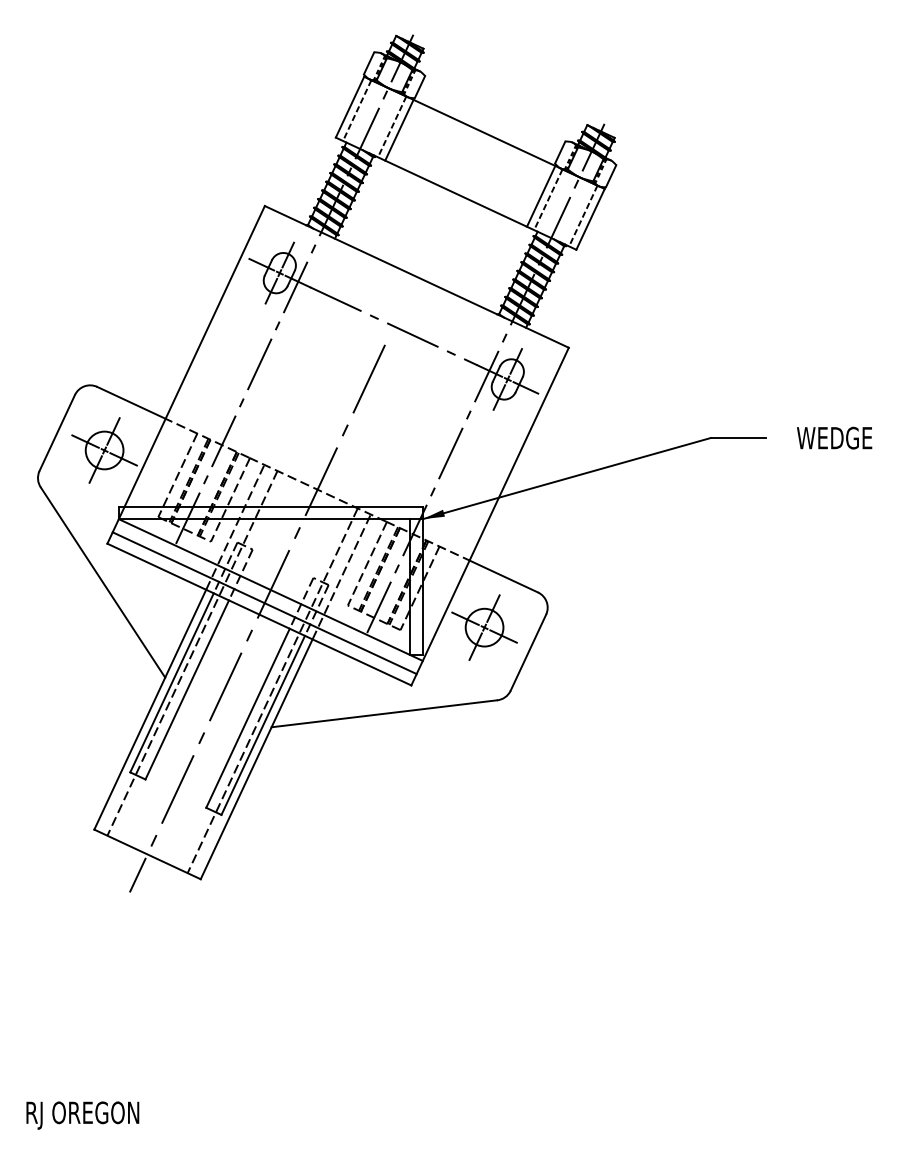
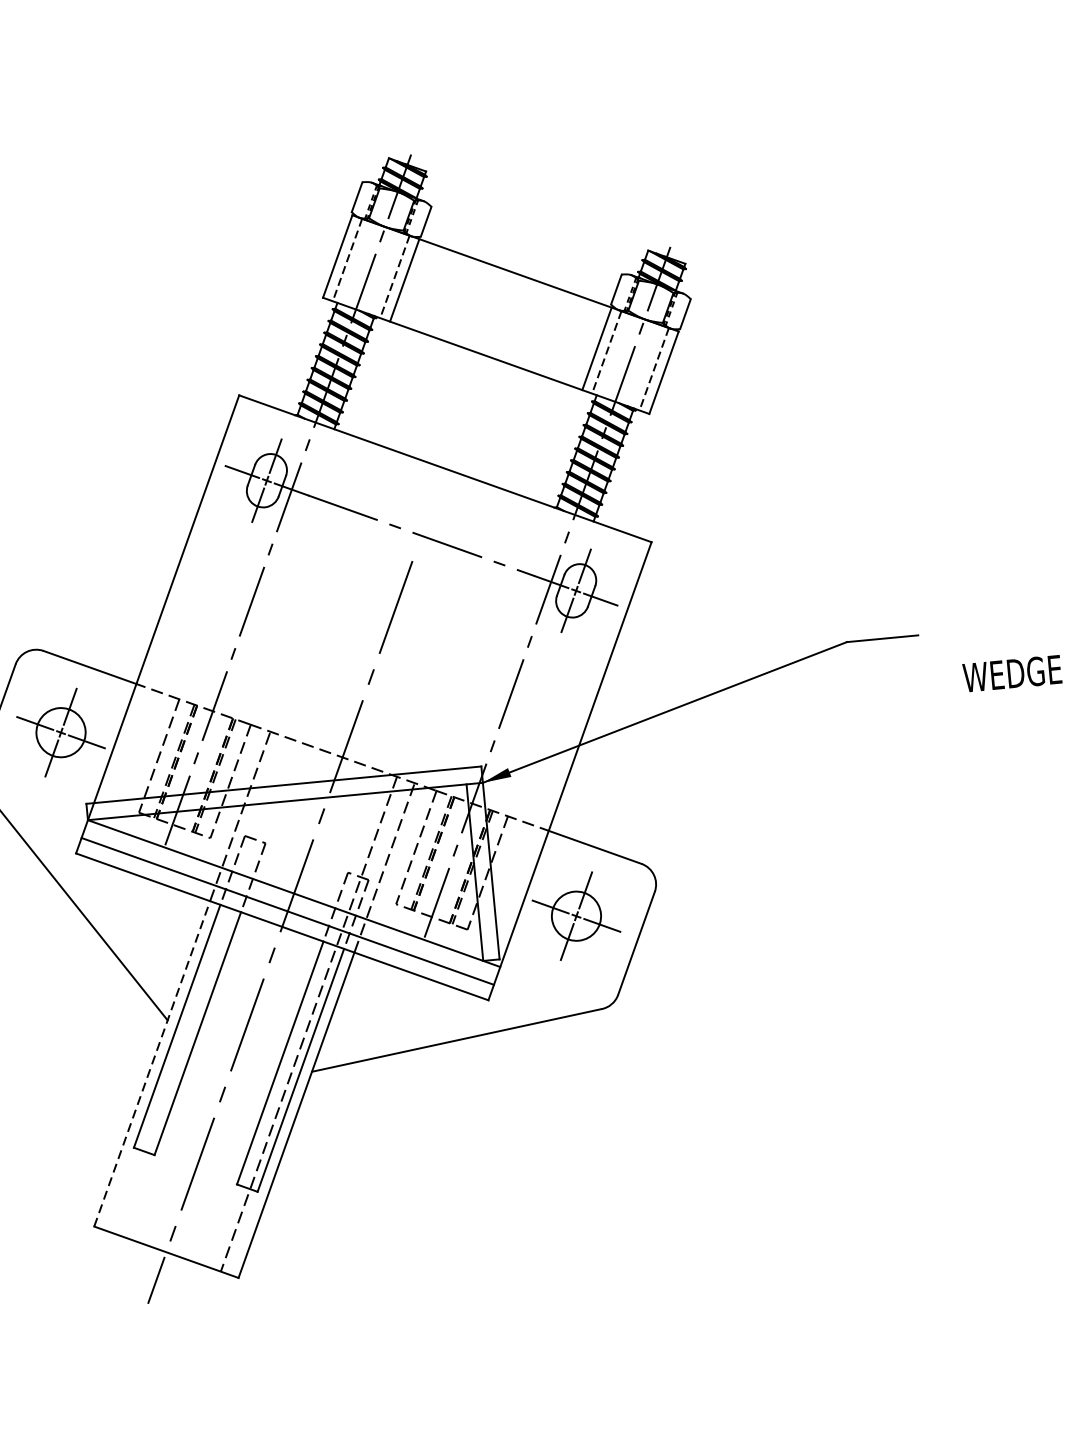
text: (834, 437) -> (1012, 672), moved
line: (192, 652) -> (200, 984), removed
line: (150, 709) -> (152, 1063), solid -> dashed

